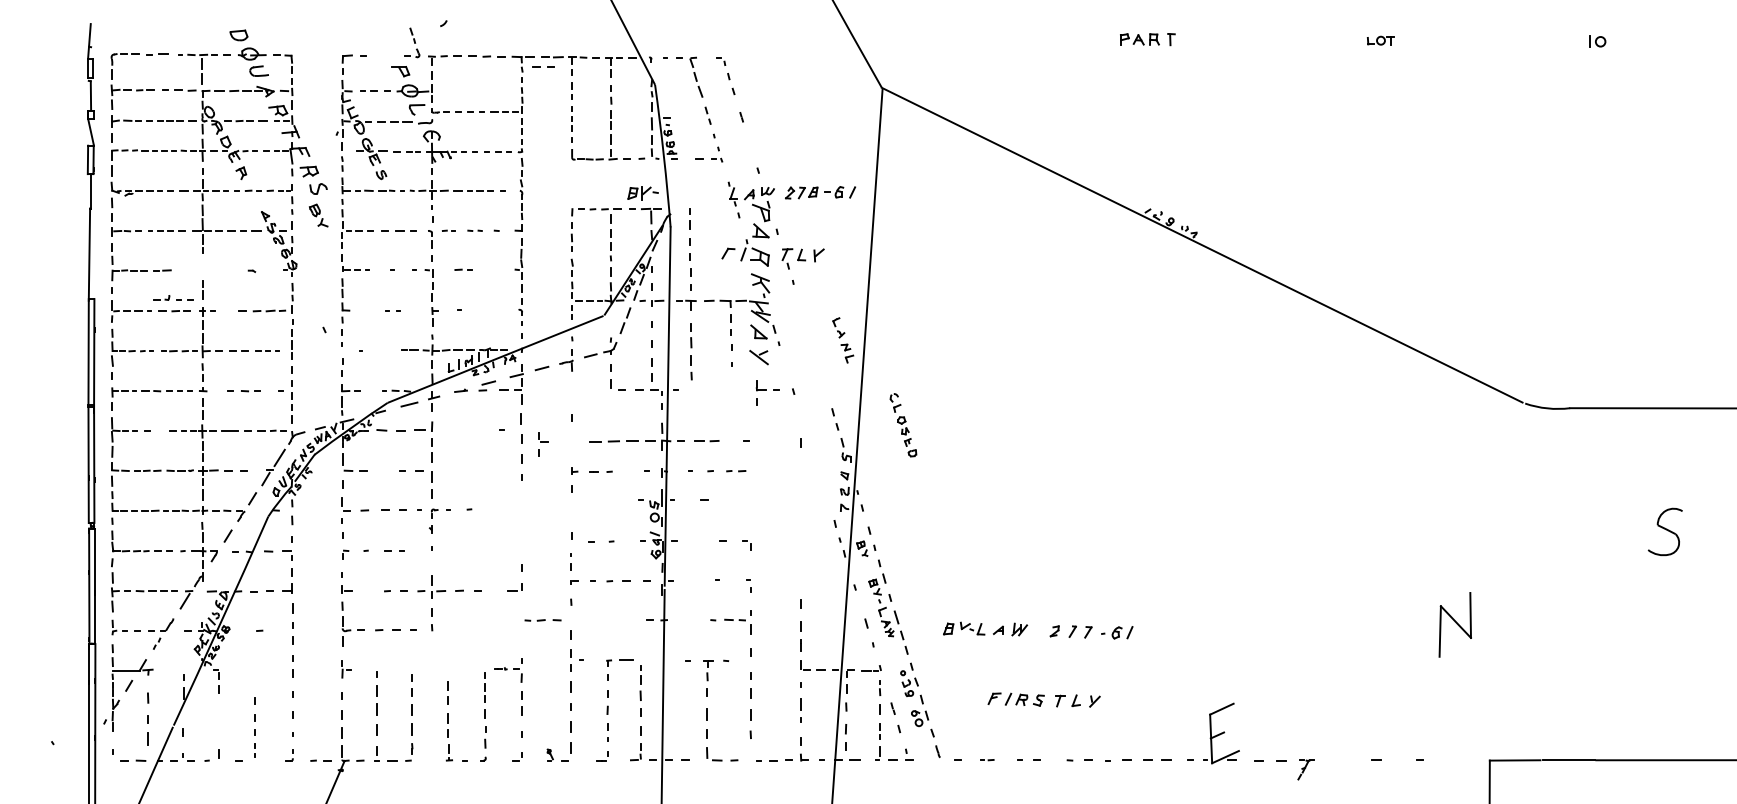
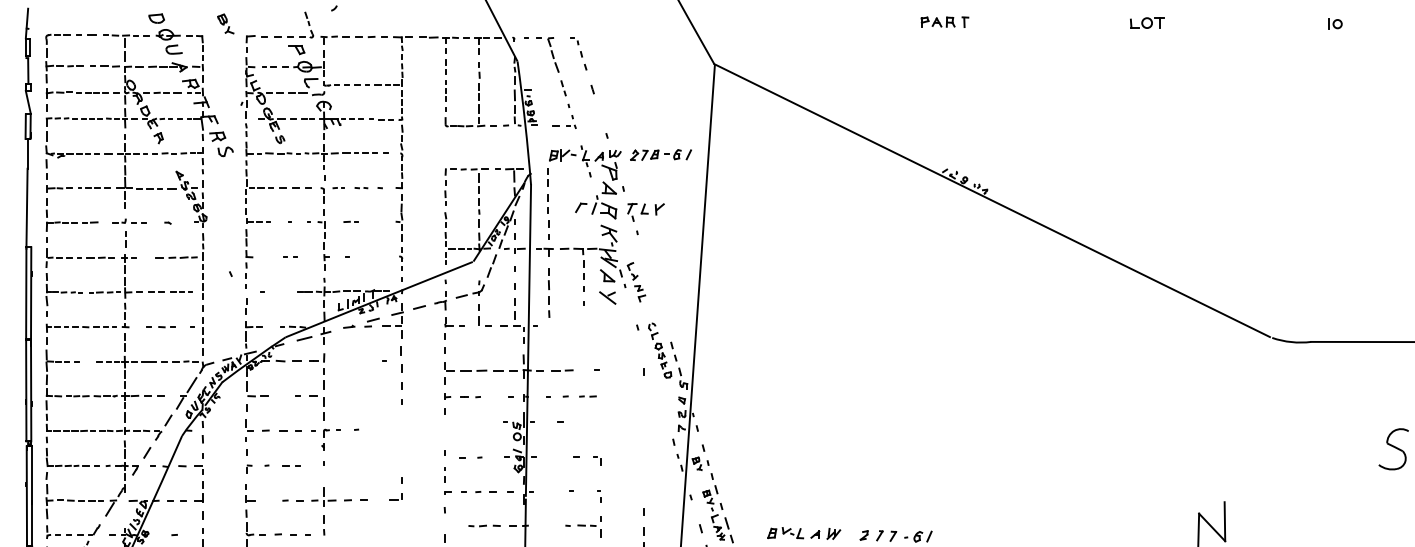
part: (1380, 40) -> (1146, 23), size x1.43
line: (540, 66) -> (281, 36), moved
part: (642, 193) -> (562, 155), moved
part: (318, 215) -> (225, 23), moved
part: (173, 297) -> (129, 220), moved
part: (843, 340) -> (636, 282), moved
part: (767, 392) -> (454, 328), moved
part: (903, 425) -> (660, 350), moved
part: (543, 444) -> (449, 373), moved
line: (542, 620) -> (484, 526), moved

